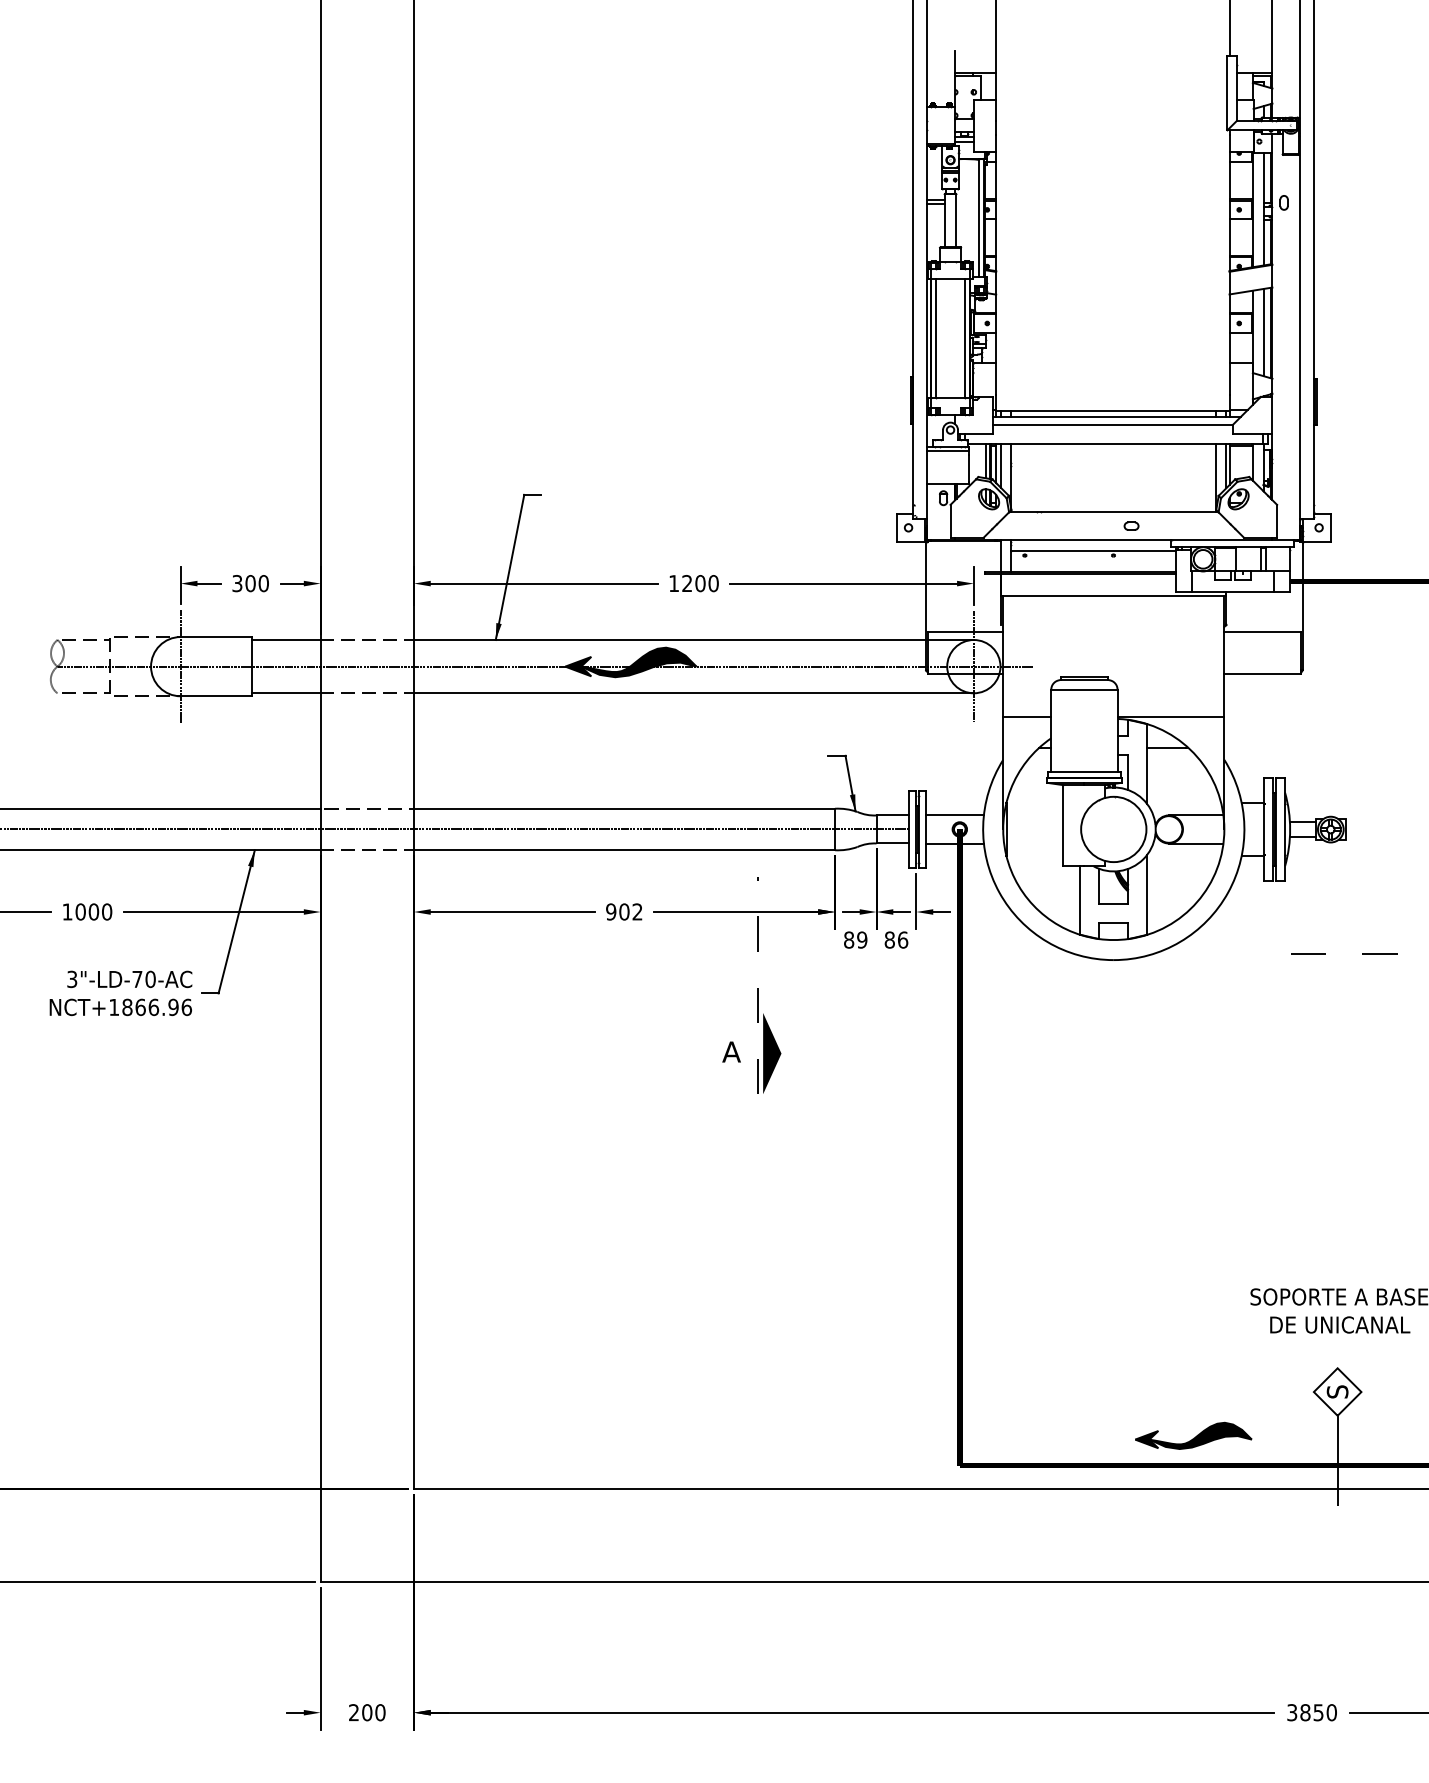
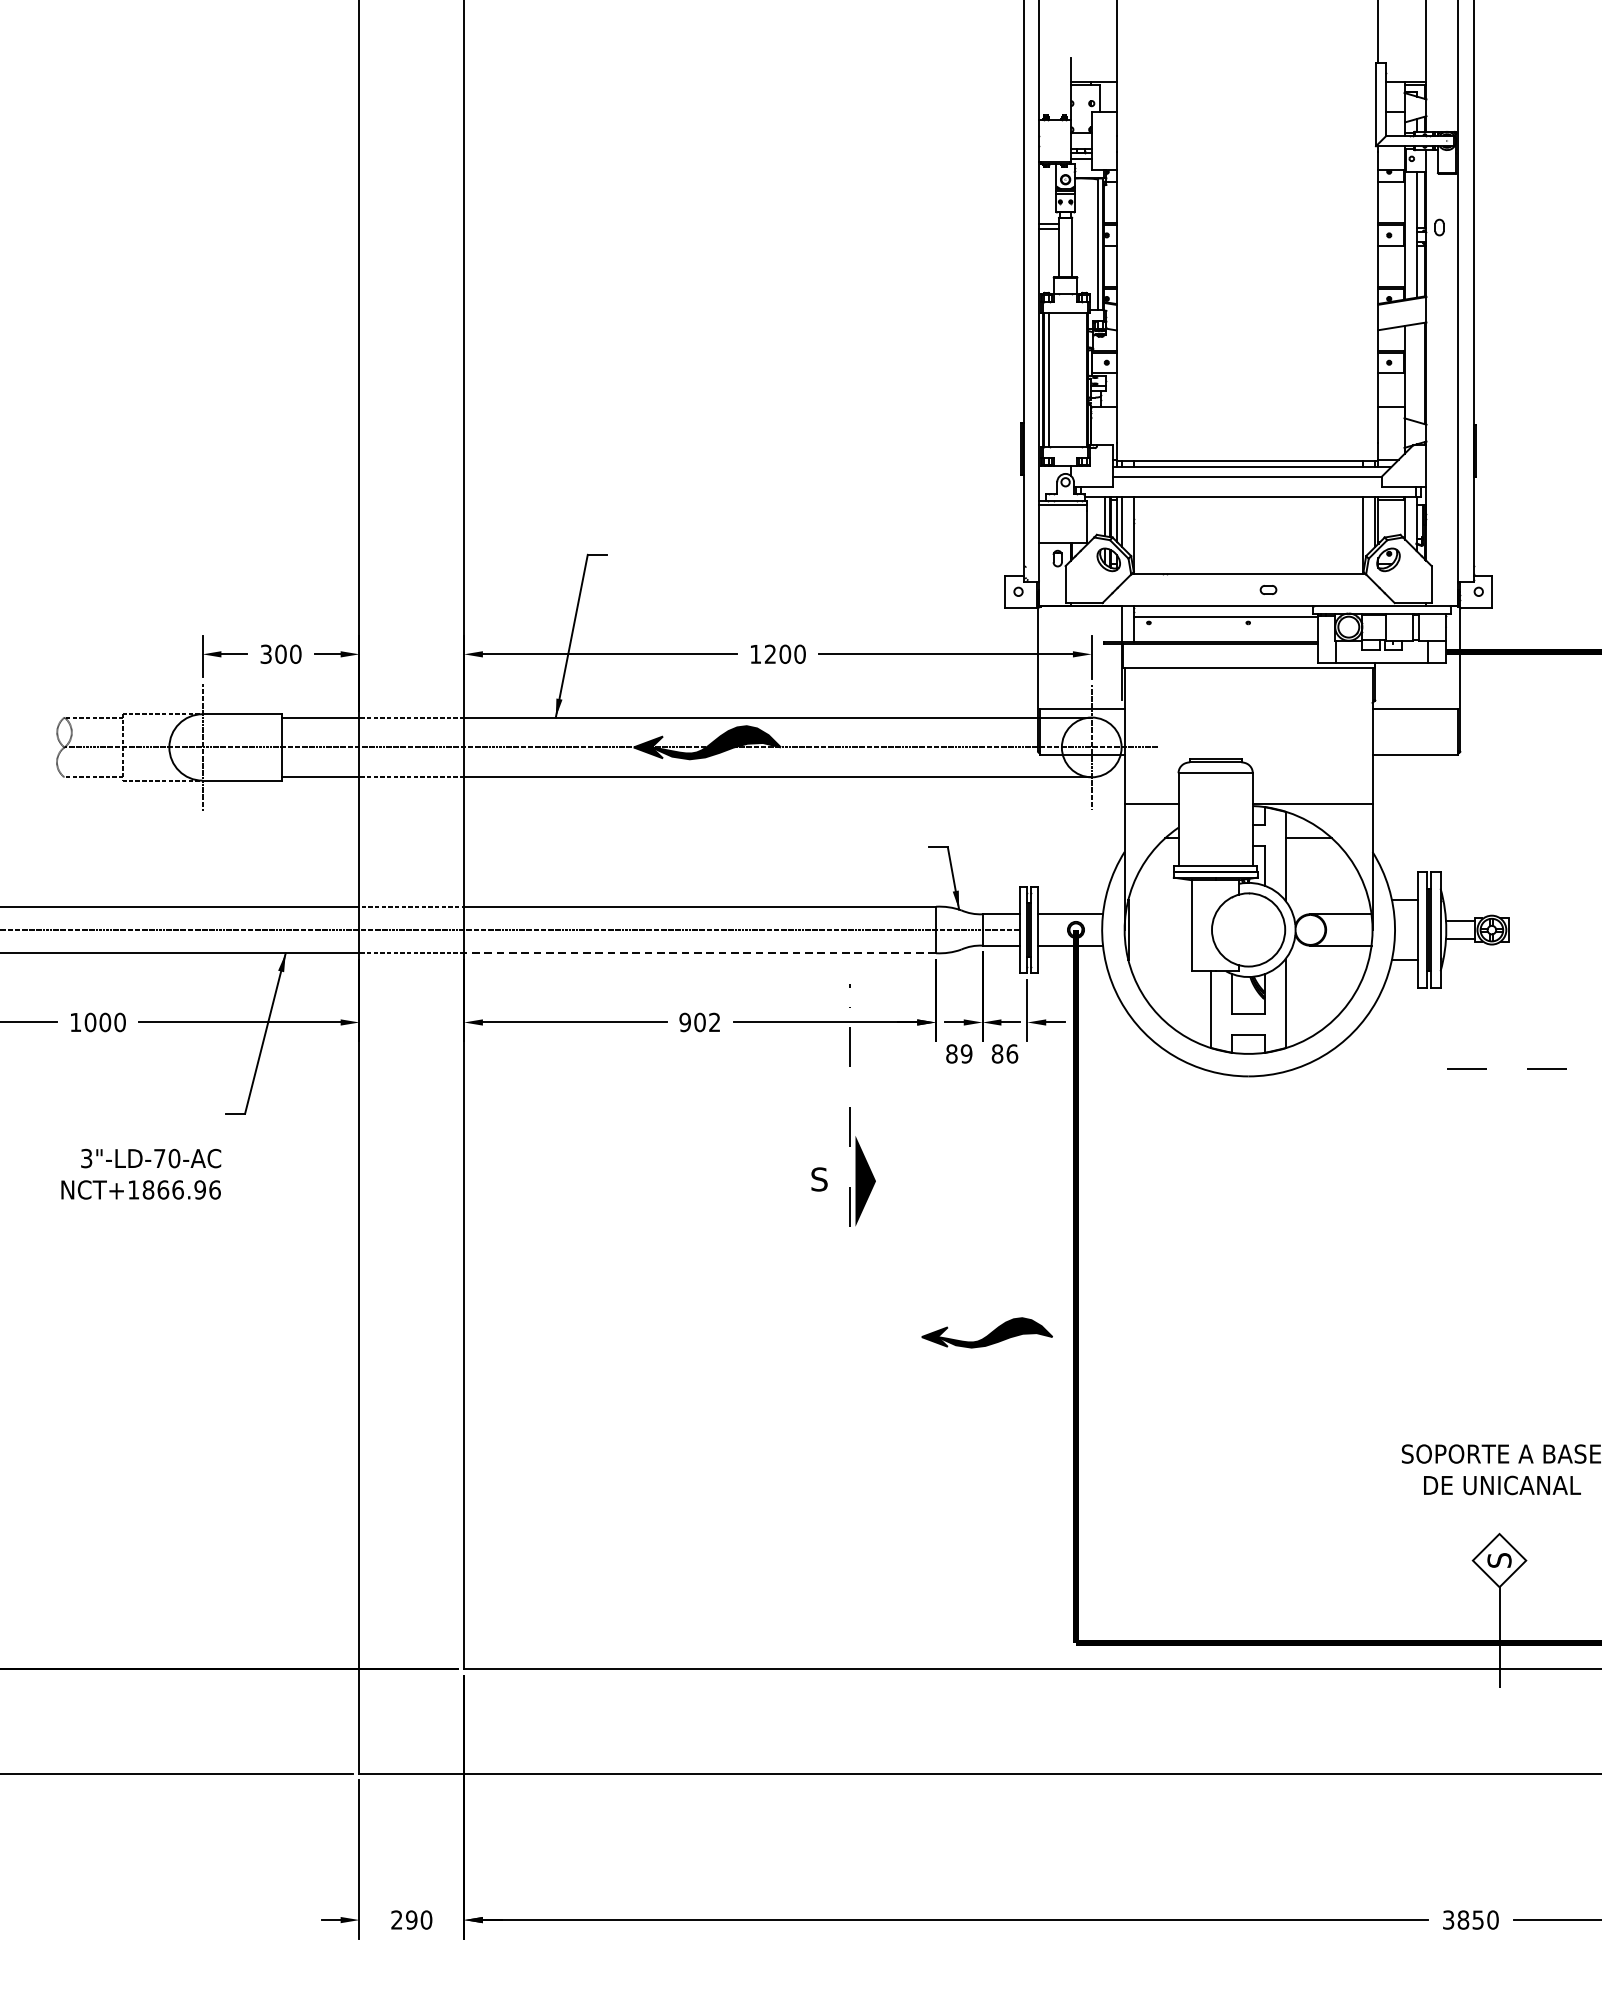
line: (1263, 332) -> (1416, 372), removed
line: (965, 338) -> (1082, 379), removed
line: (624, 850) -> (700, 953), solid -> dashed
text: (120, 993) -> (140, 1174), moved
text: (731, 1051) -> (820, 1178), A -> S
part: (1193, 1435) -> (987, 1332), moved
text: (367, 1712) -> (412, 1919), 200 -> 290

